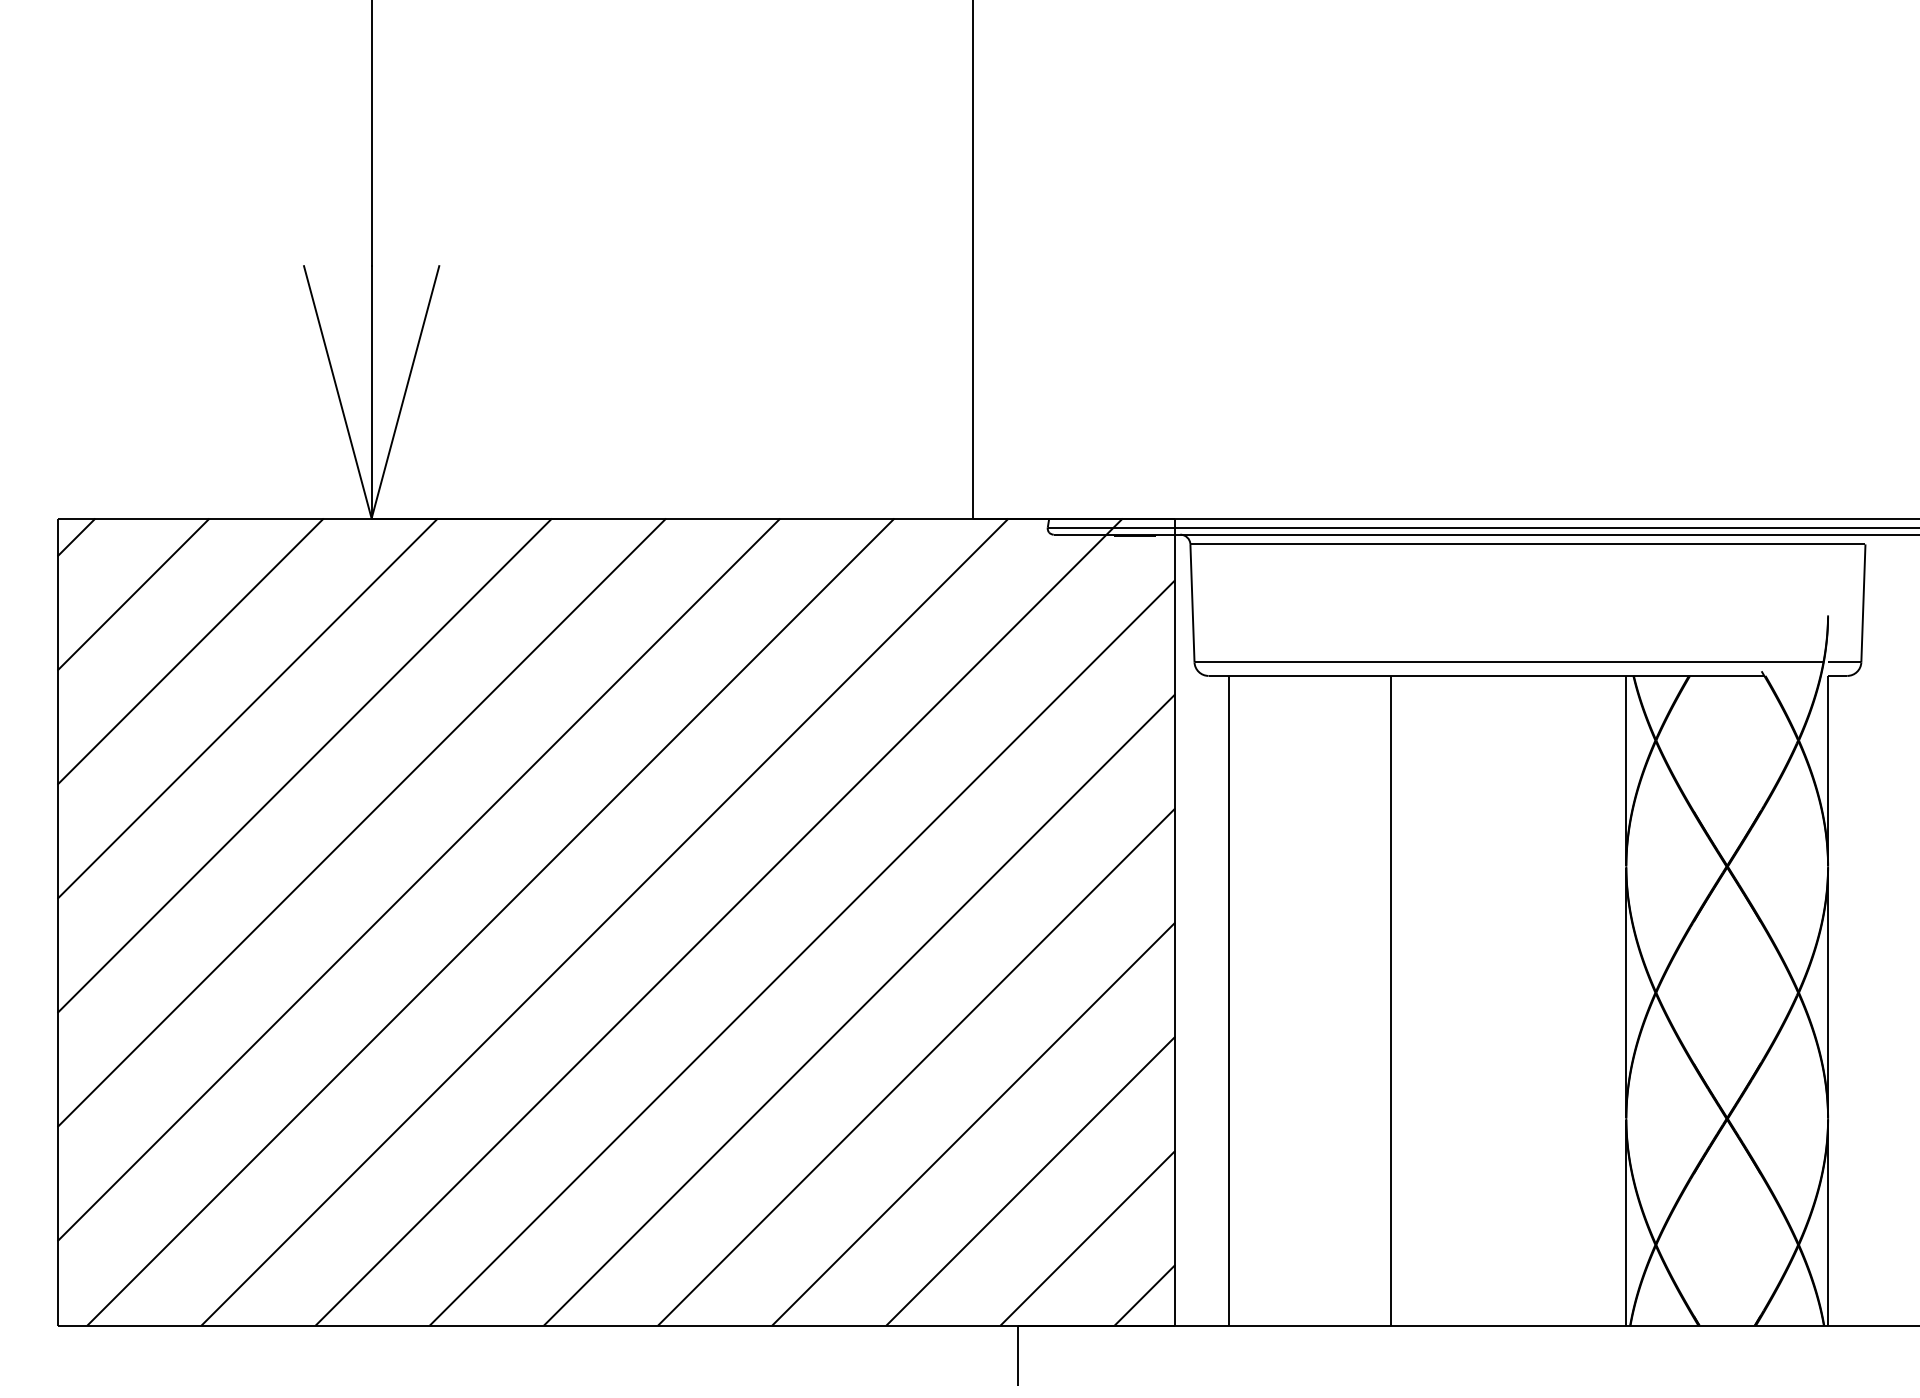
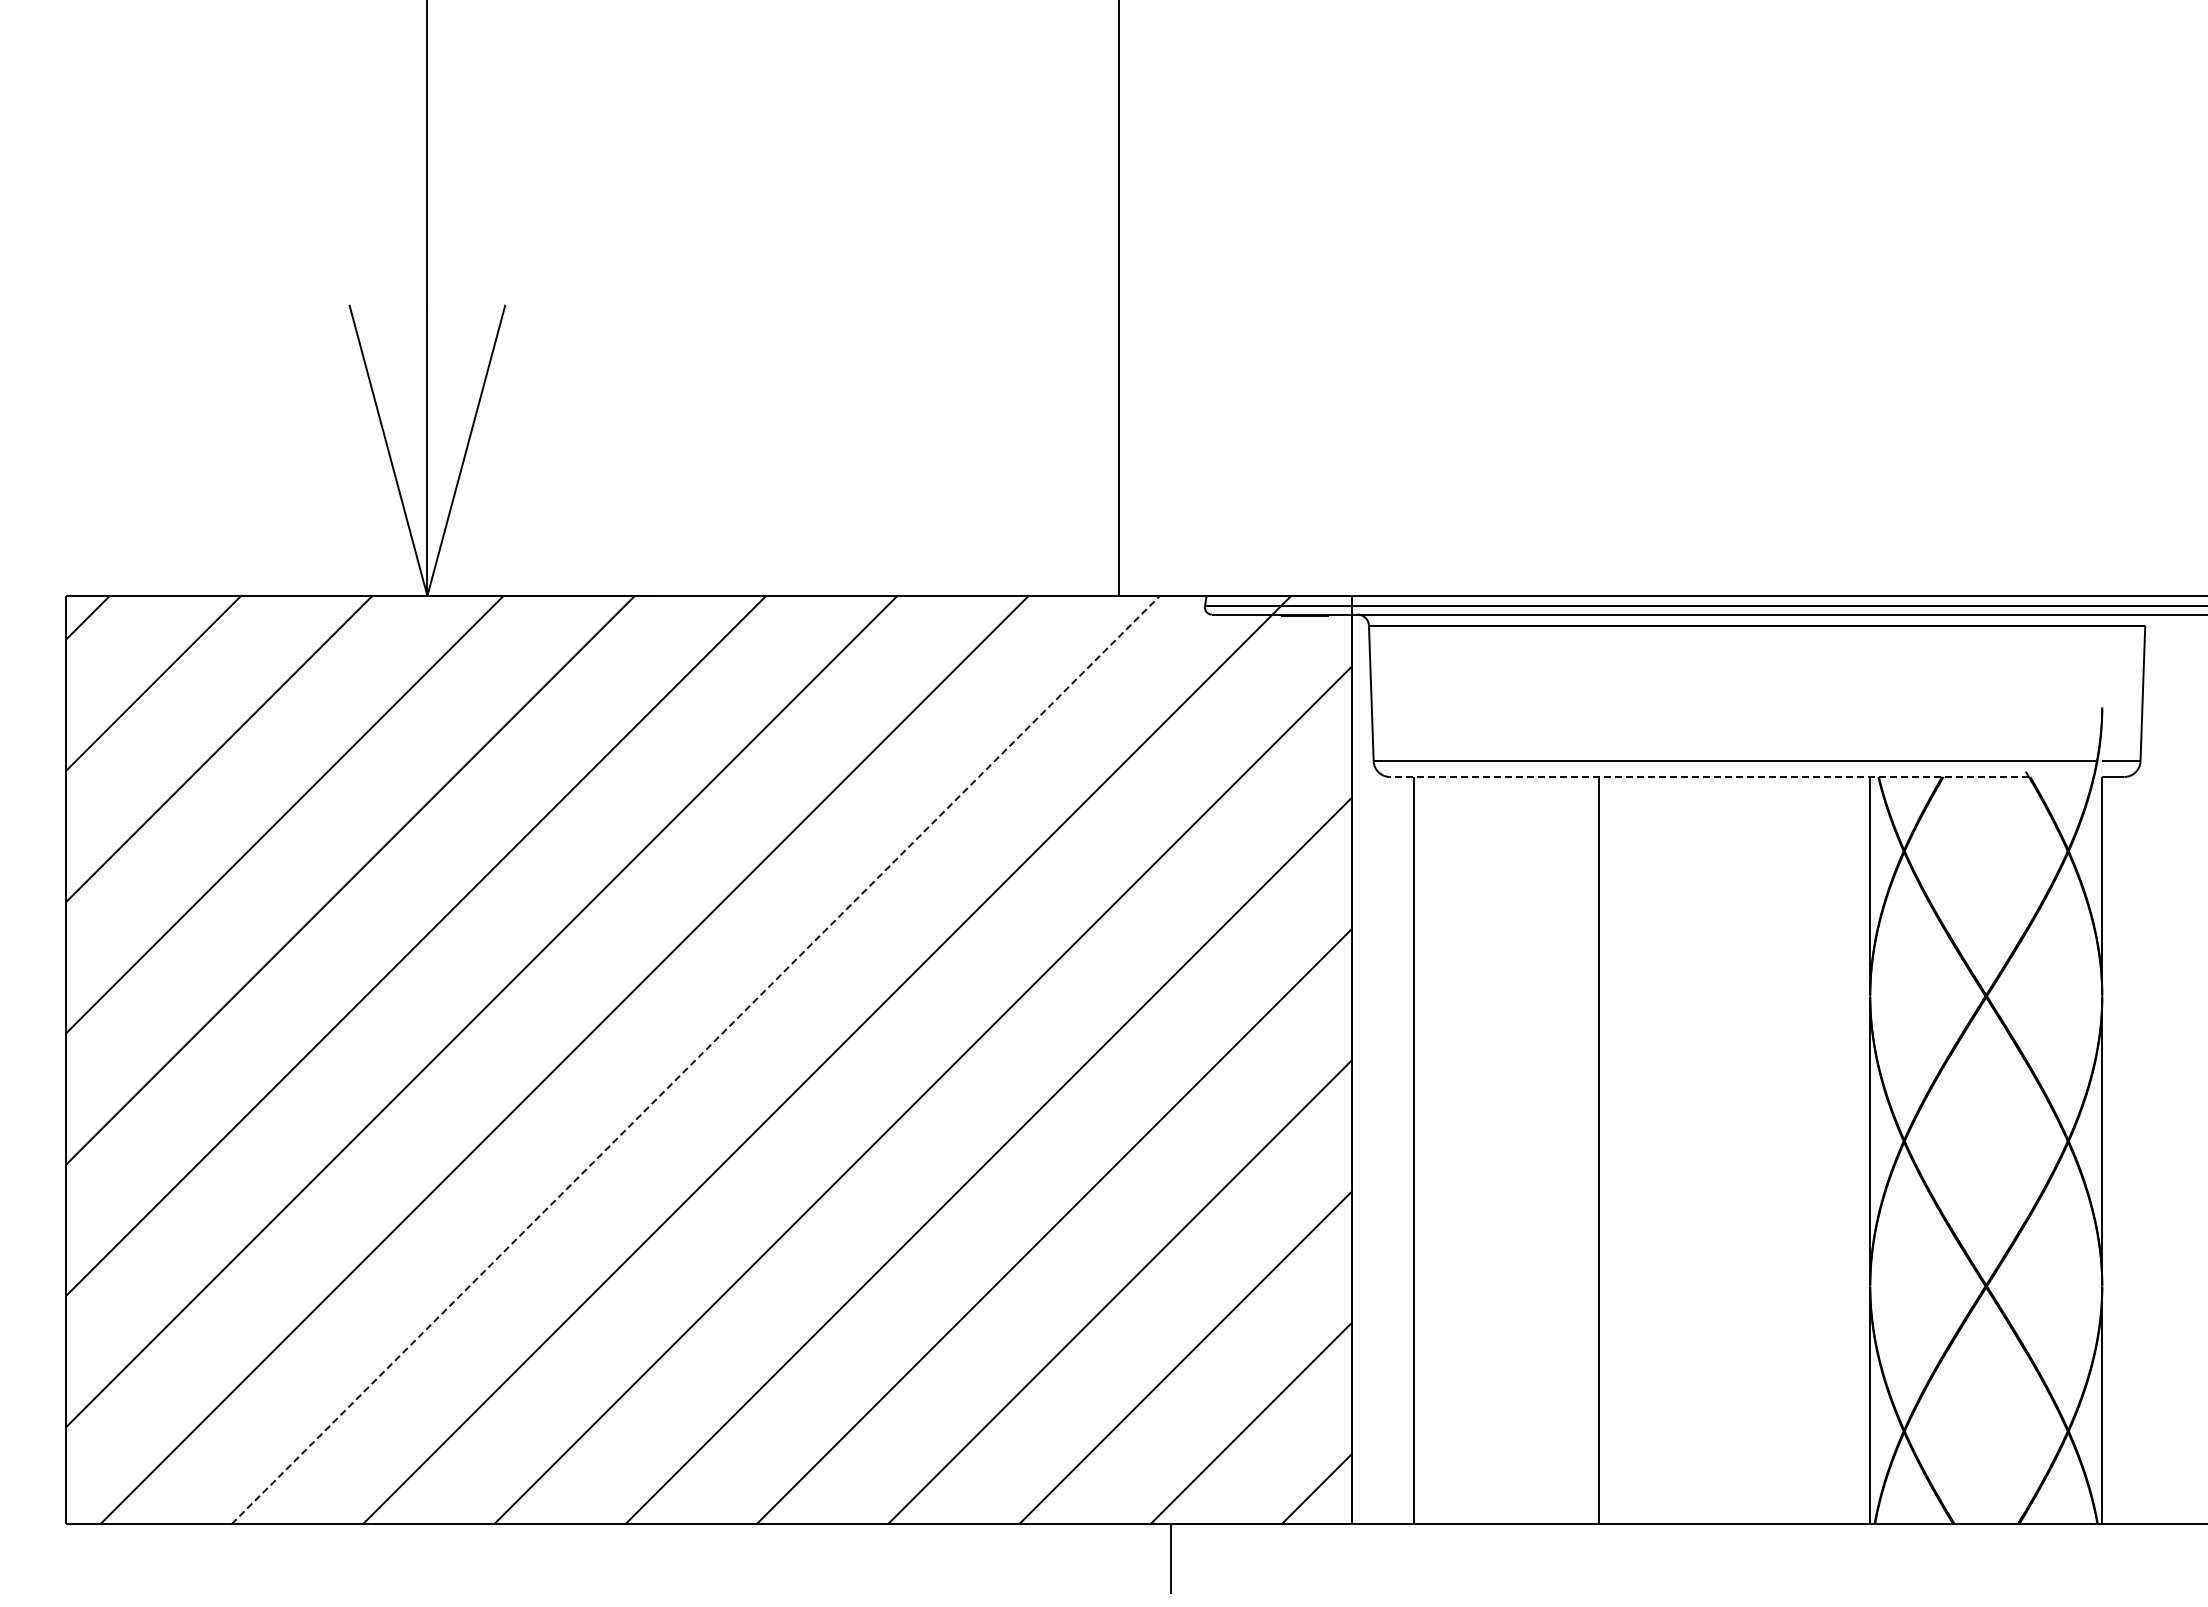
line: (1486, 675) -> (1709, 776), solid -> dashed
line: (605, 921) -> (696, 1059), solid -> dashed

